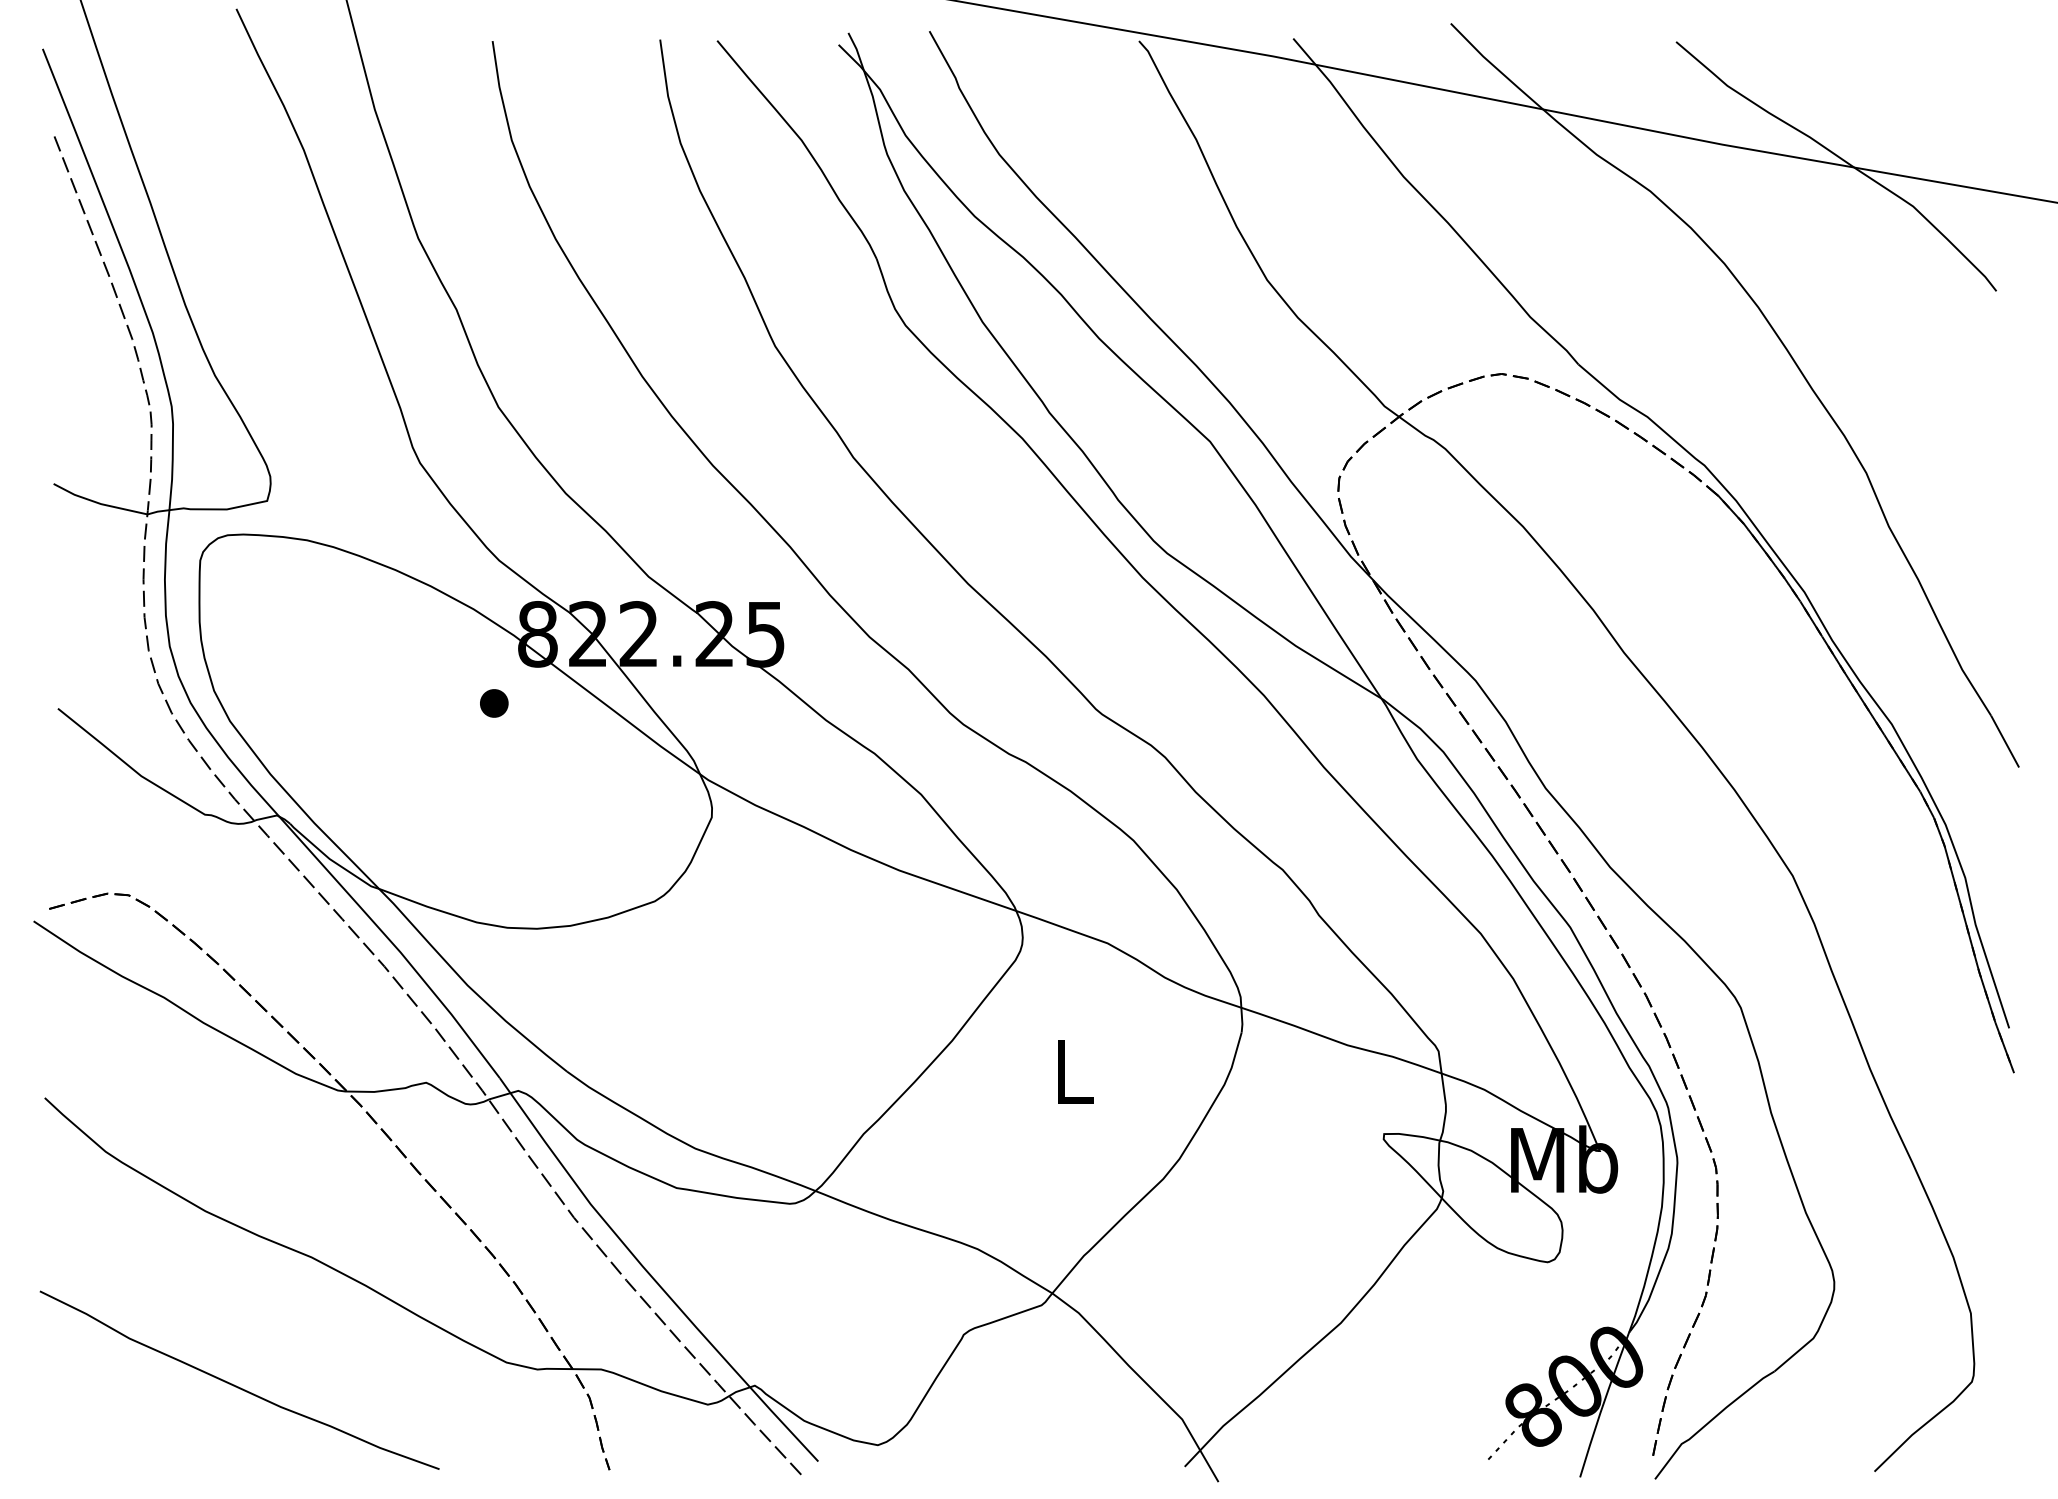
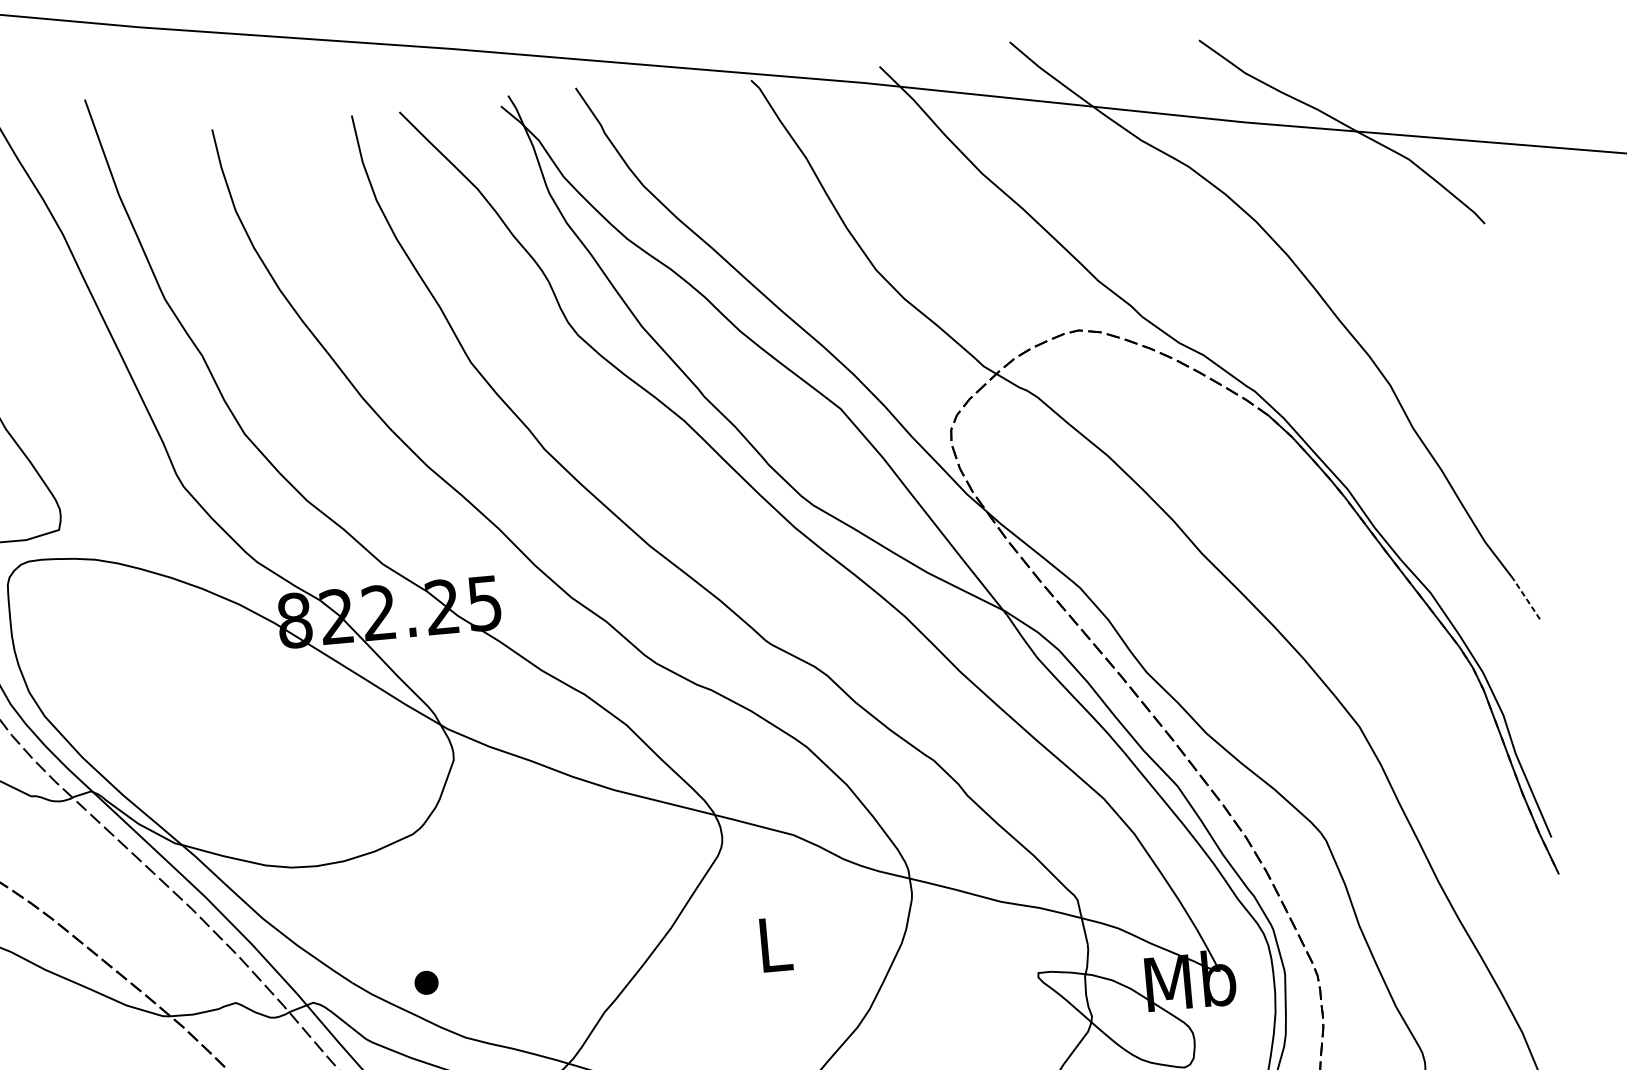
part: (494, 703) -> (426, 982), moved
line: (2004, 741) -> (1525, 598), solid -> dashed

